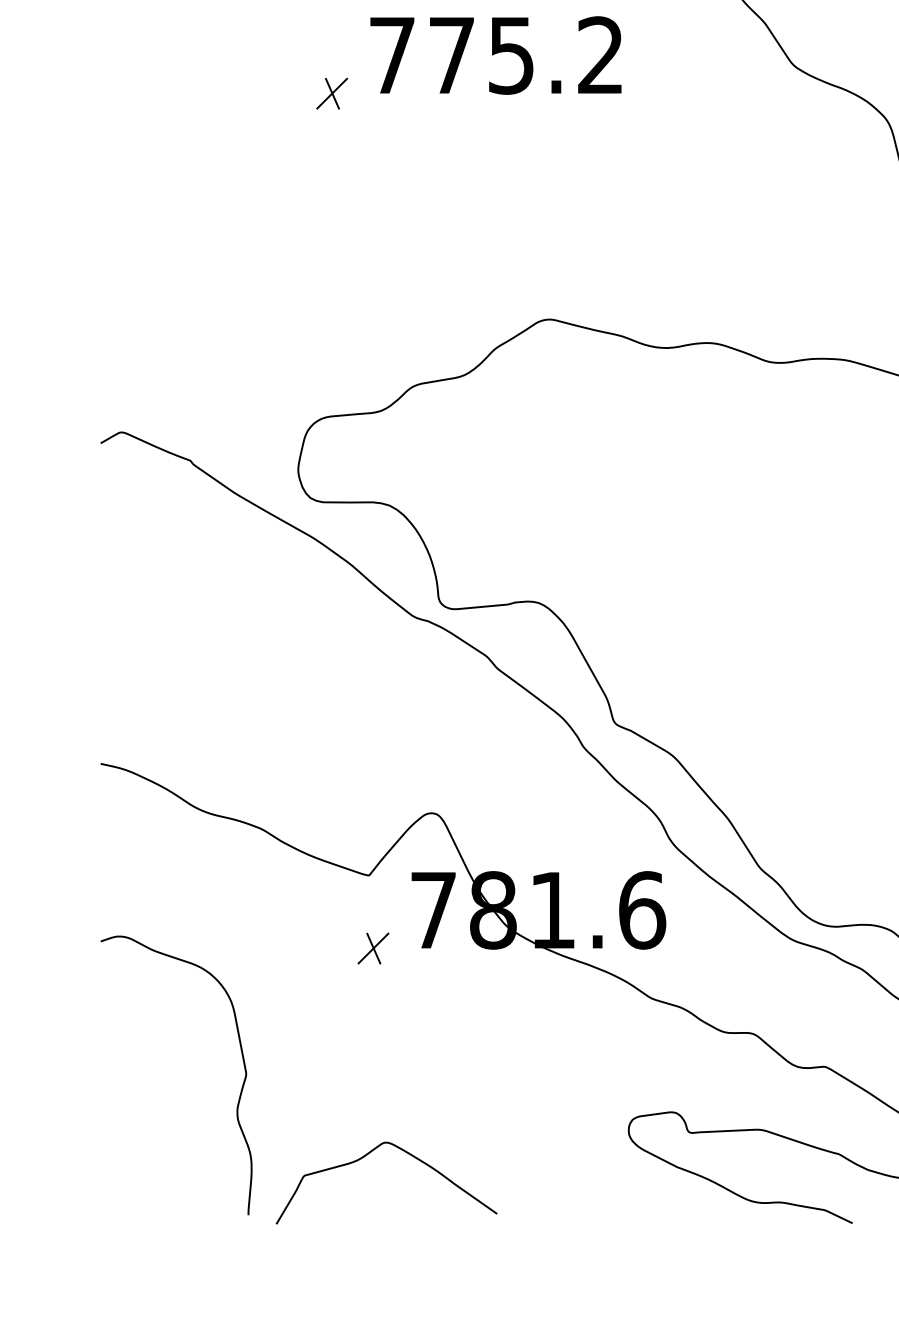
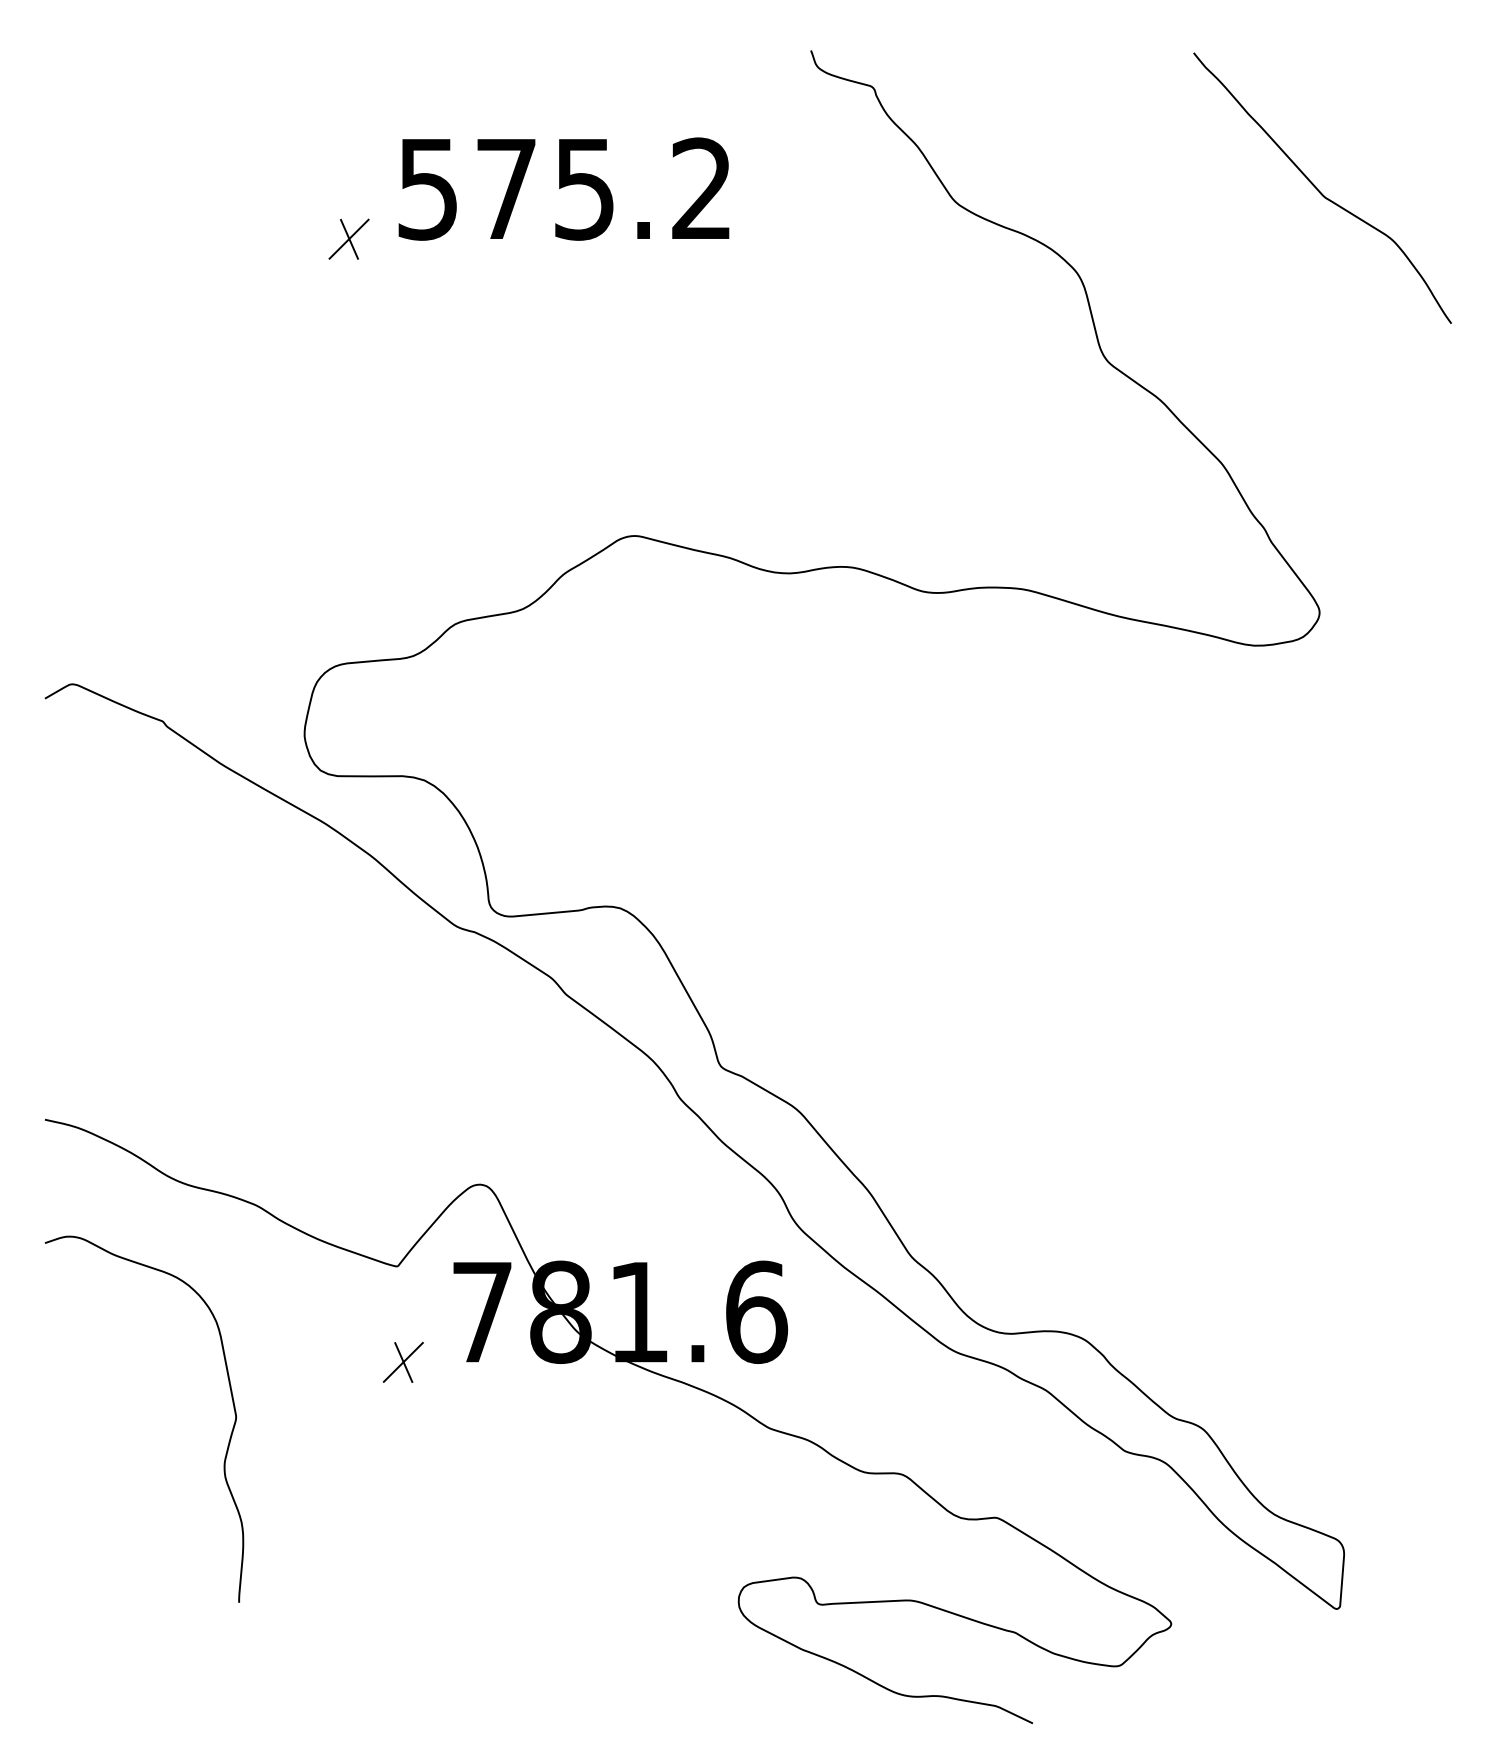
text: (391, 55) -> (427, 189), 775.2 -> 575.2
curve: (240, 1092) -> (228, 1441), moved
curve: (365, 1156) -> (393, 1635), removed

